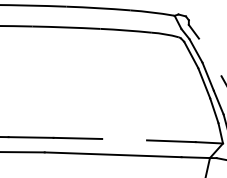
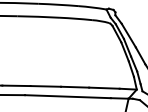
line: (209, 57) -> (128, 35), added
line: (125, 138) -> (75, 86), added

